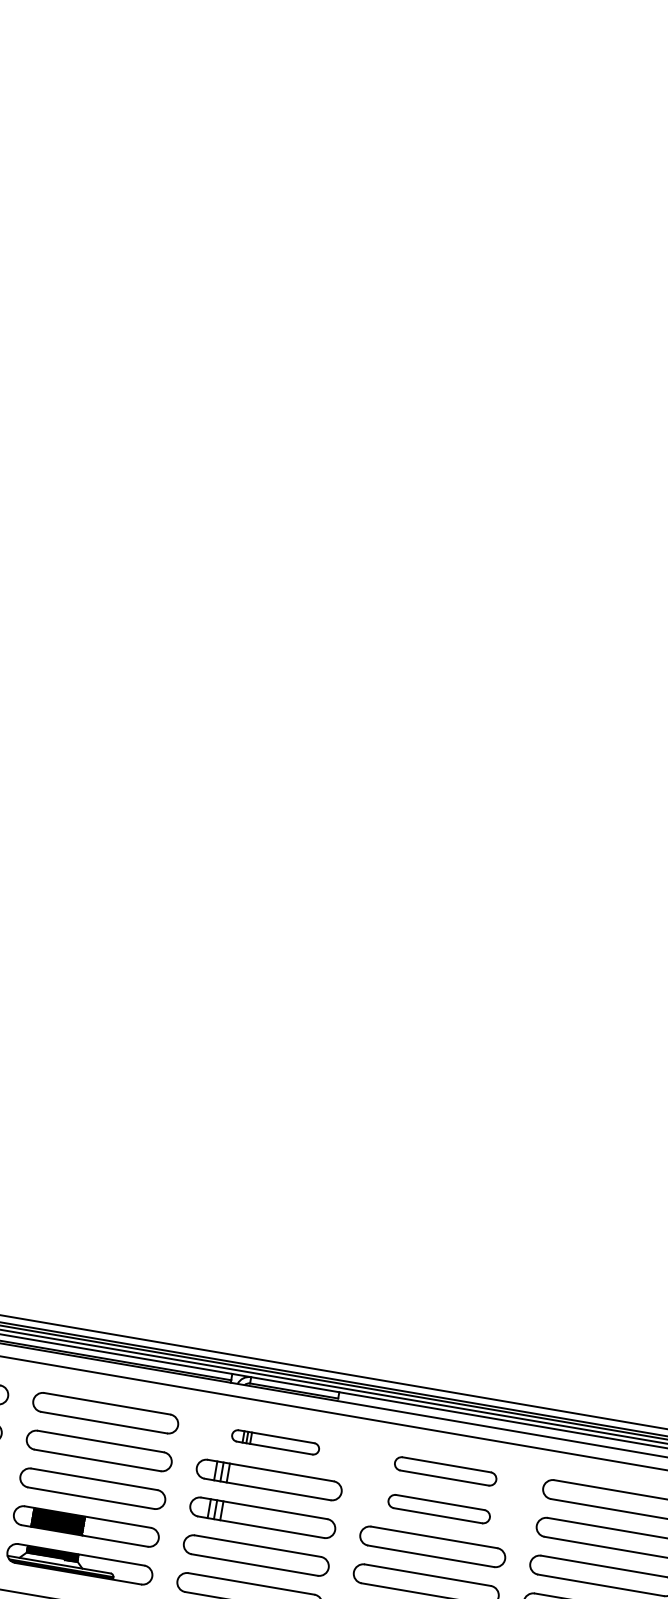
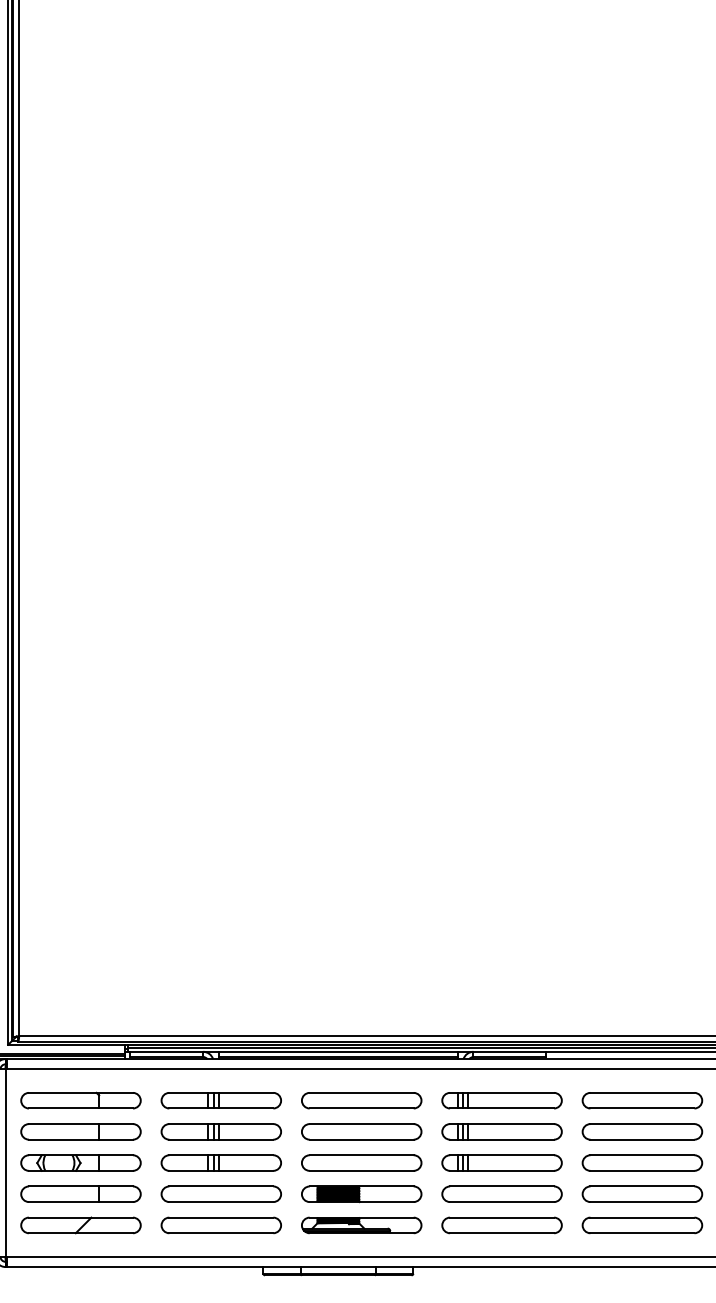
part: (275, 1441) -> (501, 1100), size x1.67
part: (445, 1471) -> (642, 1100), size x1.43
part: (439, 1508) -> (642, 1131), size x1.43

